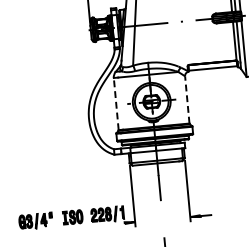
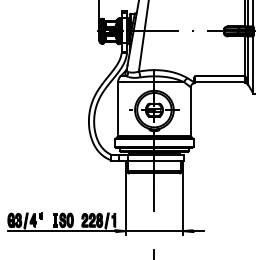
line: (186, 99) -> (190, 111), dashed -> solid
line: (116, 104) -> (118, 109), dashed -> solid
line: (162, 219) -> (154, 231), added
line: (72, 228) -> (61, 231), added

